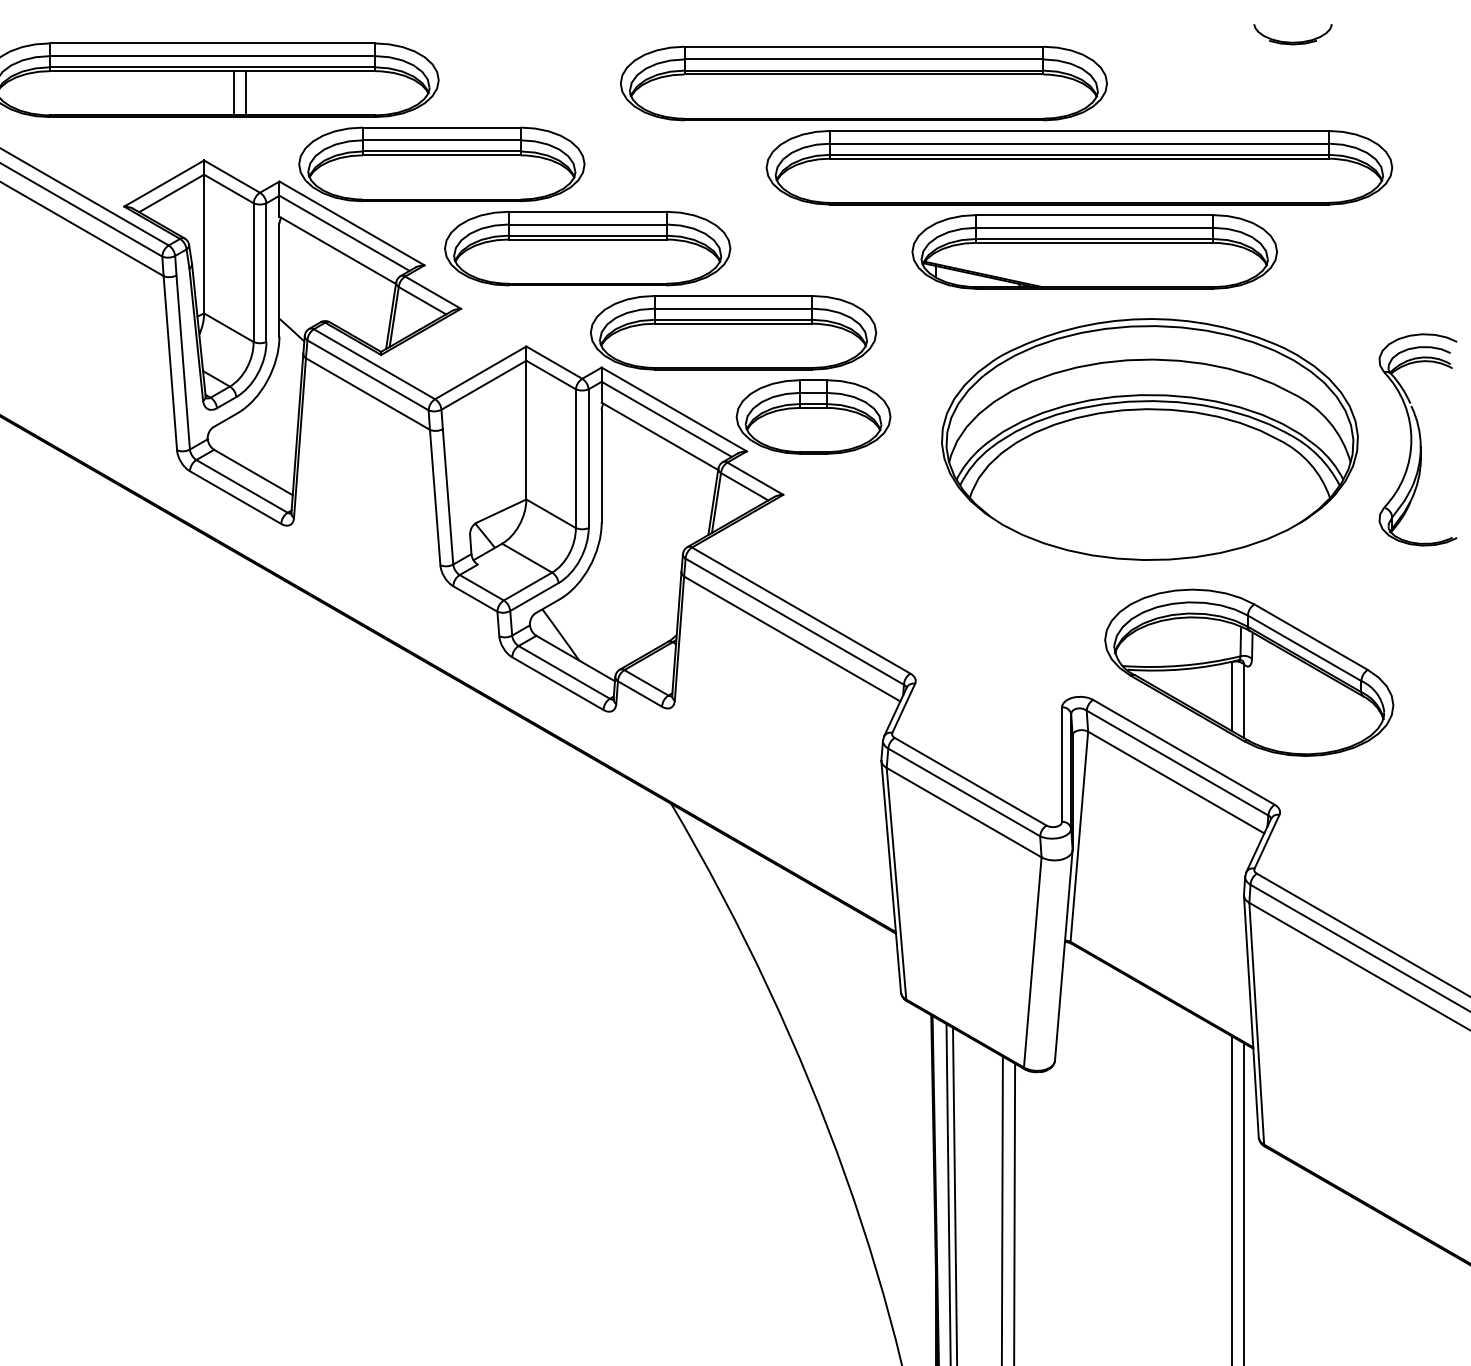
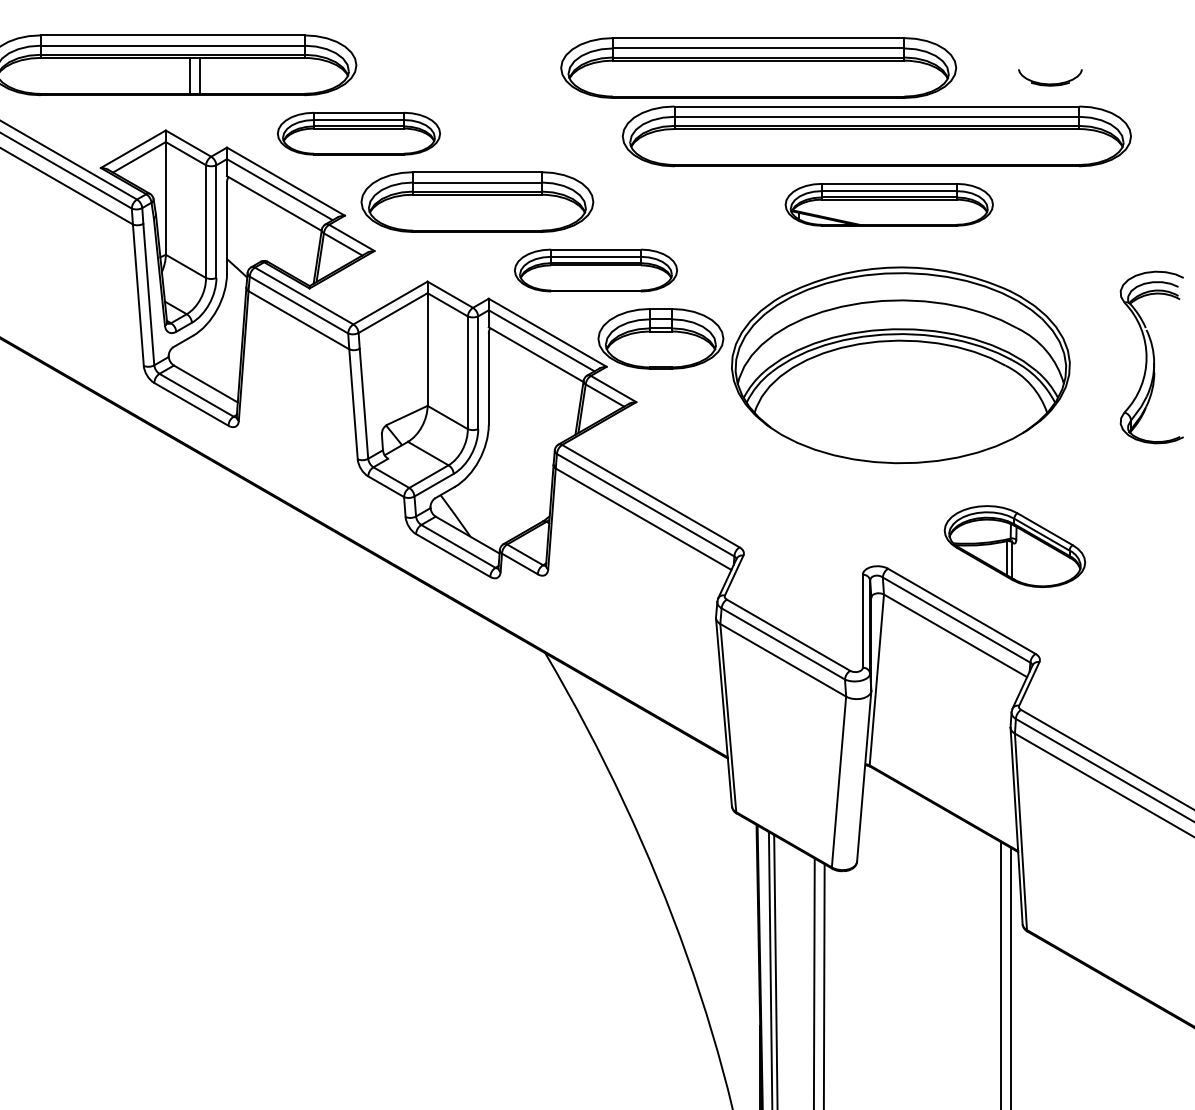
part: (1292, 41) -> (1050, 83), moved
part: (863, 83) -> (758, 67), moved
part: (441, 164) -> (358, 133), size x0.7
part: (1094, 251) -> (889, 204), size x0.7
part: (733, 332) -> (595, 270), size x0.7
part: (1149, 439) -> (900, 365), moved
part: (1249, 672) -> (1015, 546), size x0.6

